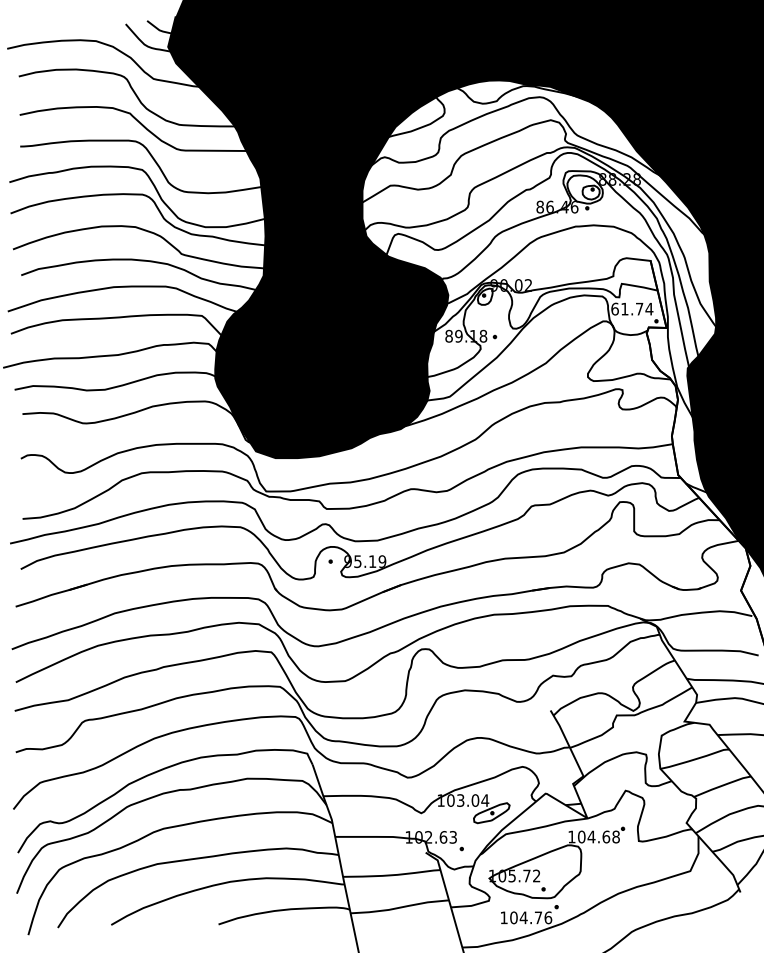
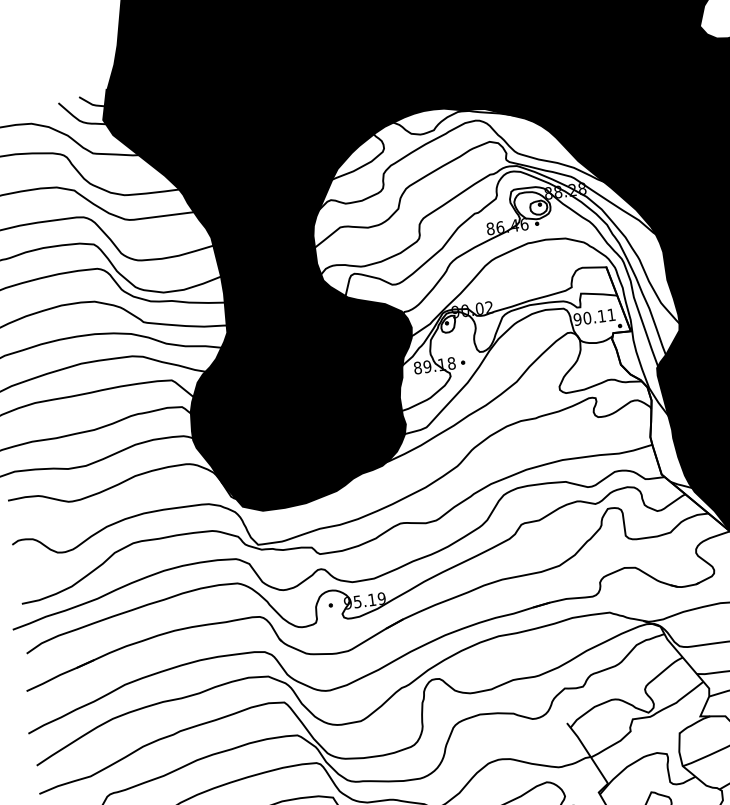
text: (632, 308) -> (594, 316), 61.74 -> 90.11

